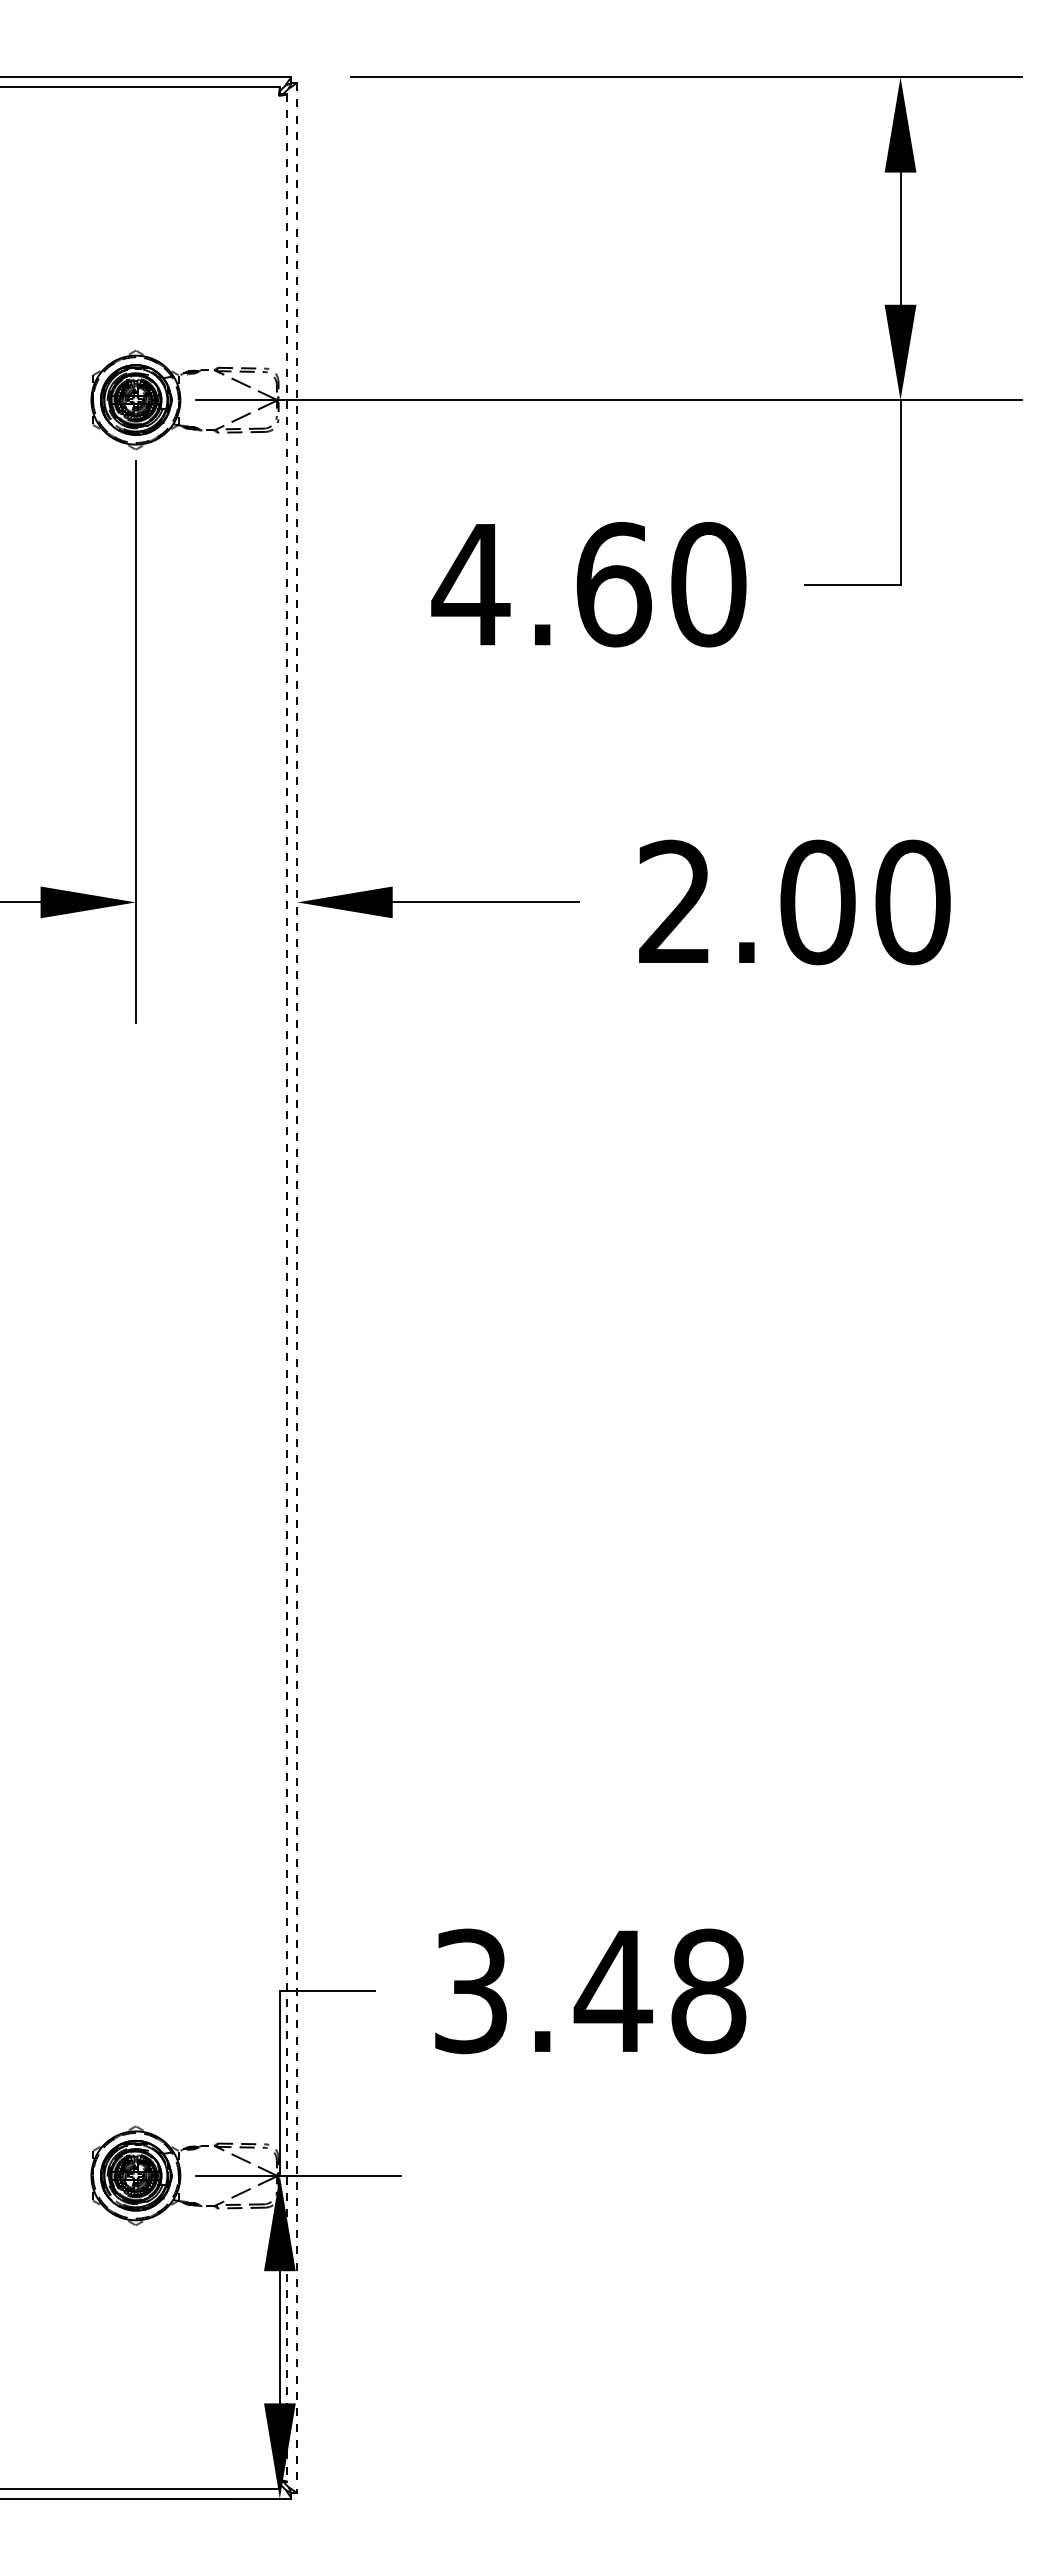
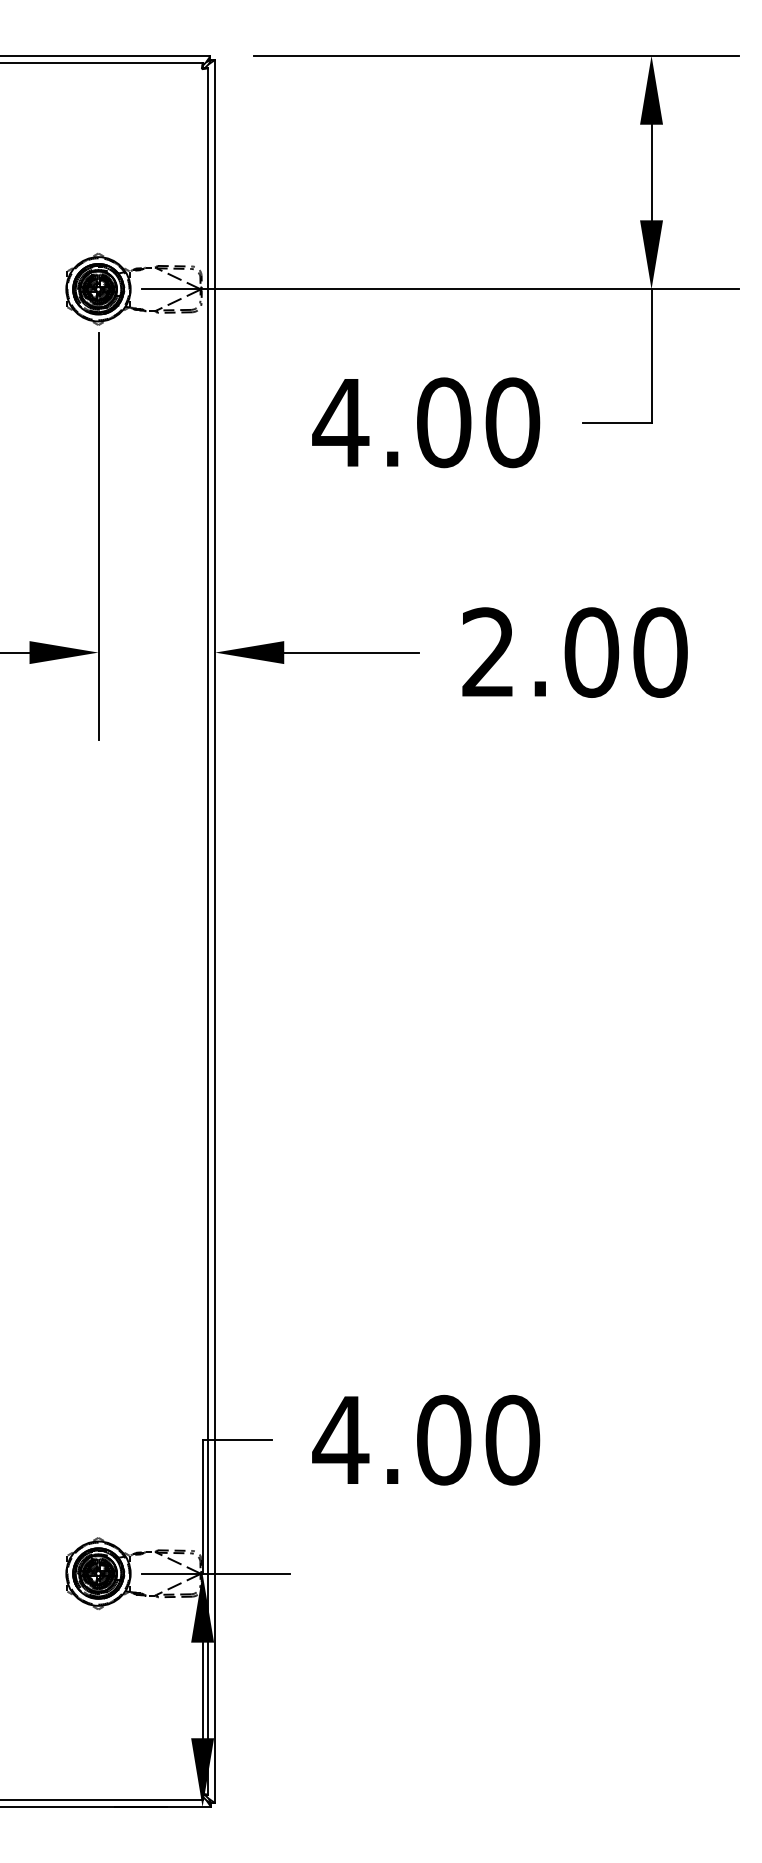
text: (614, 584) -> (444, 422), 4.60 -> 4.00
line: (287, 1287) -> (208, 931), dashed -> solid
line: (297, 1287) -> (215, 931), dashed -> solid
text: (588, 1991) -> (425, 1440), 3.48 -> 4.00

